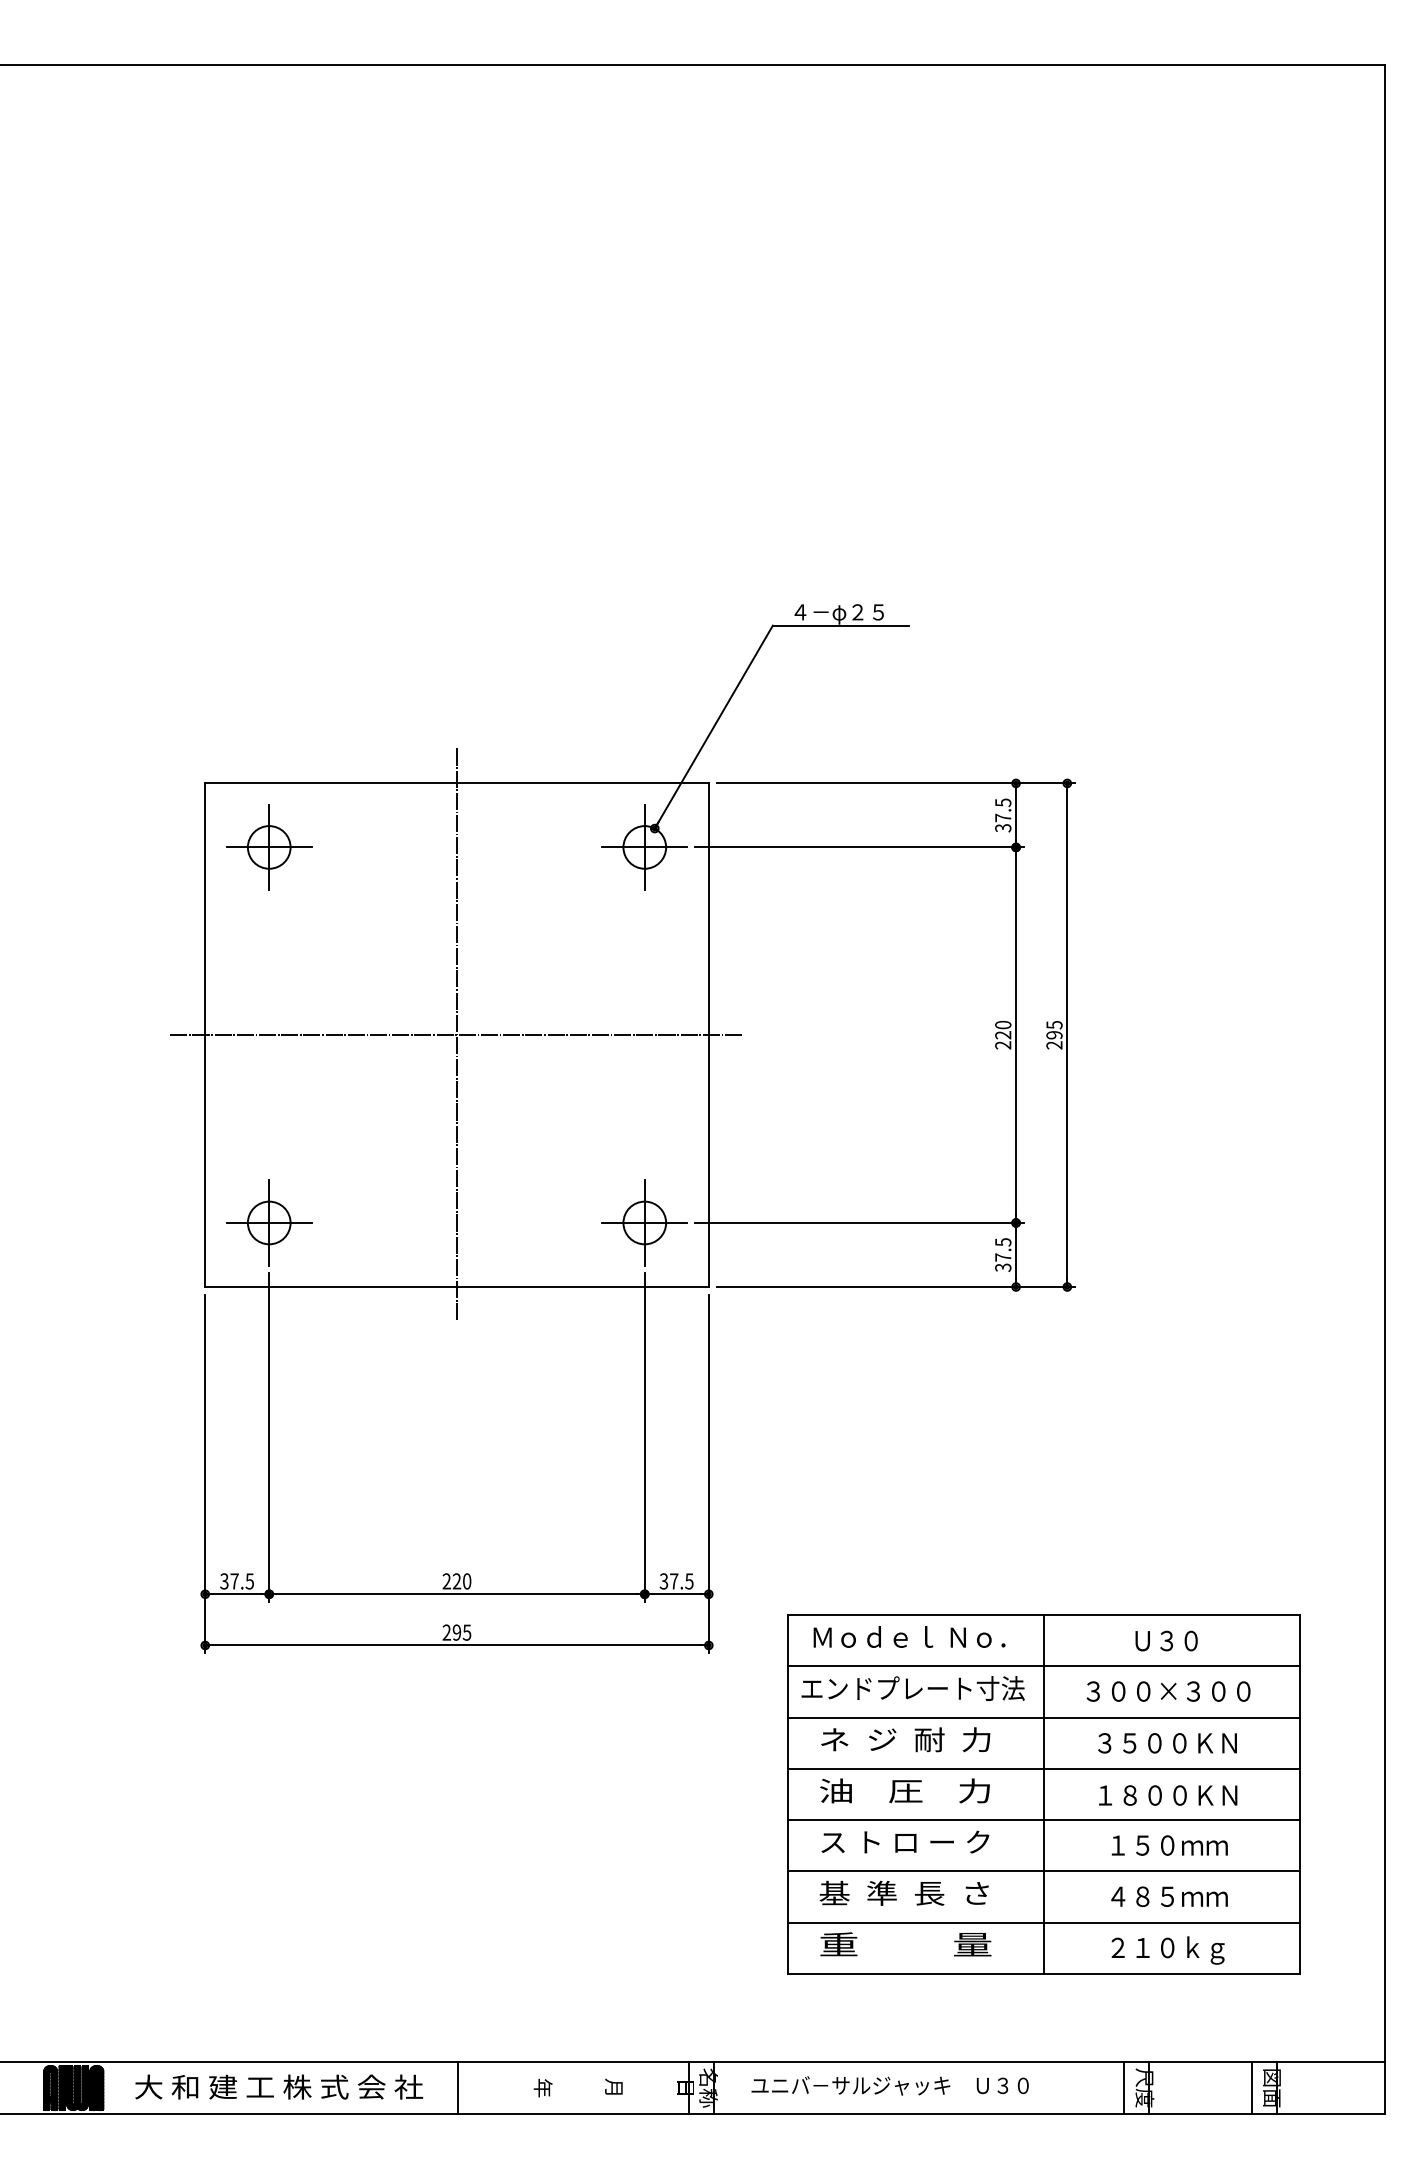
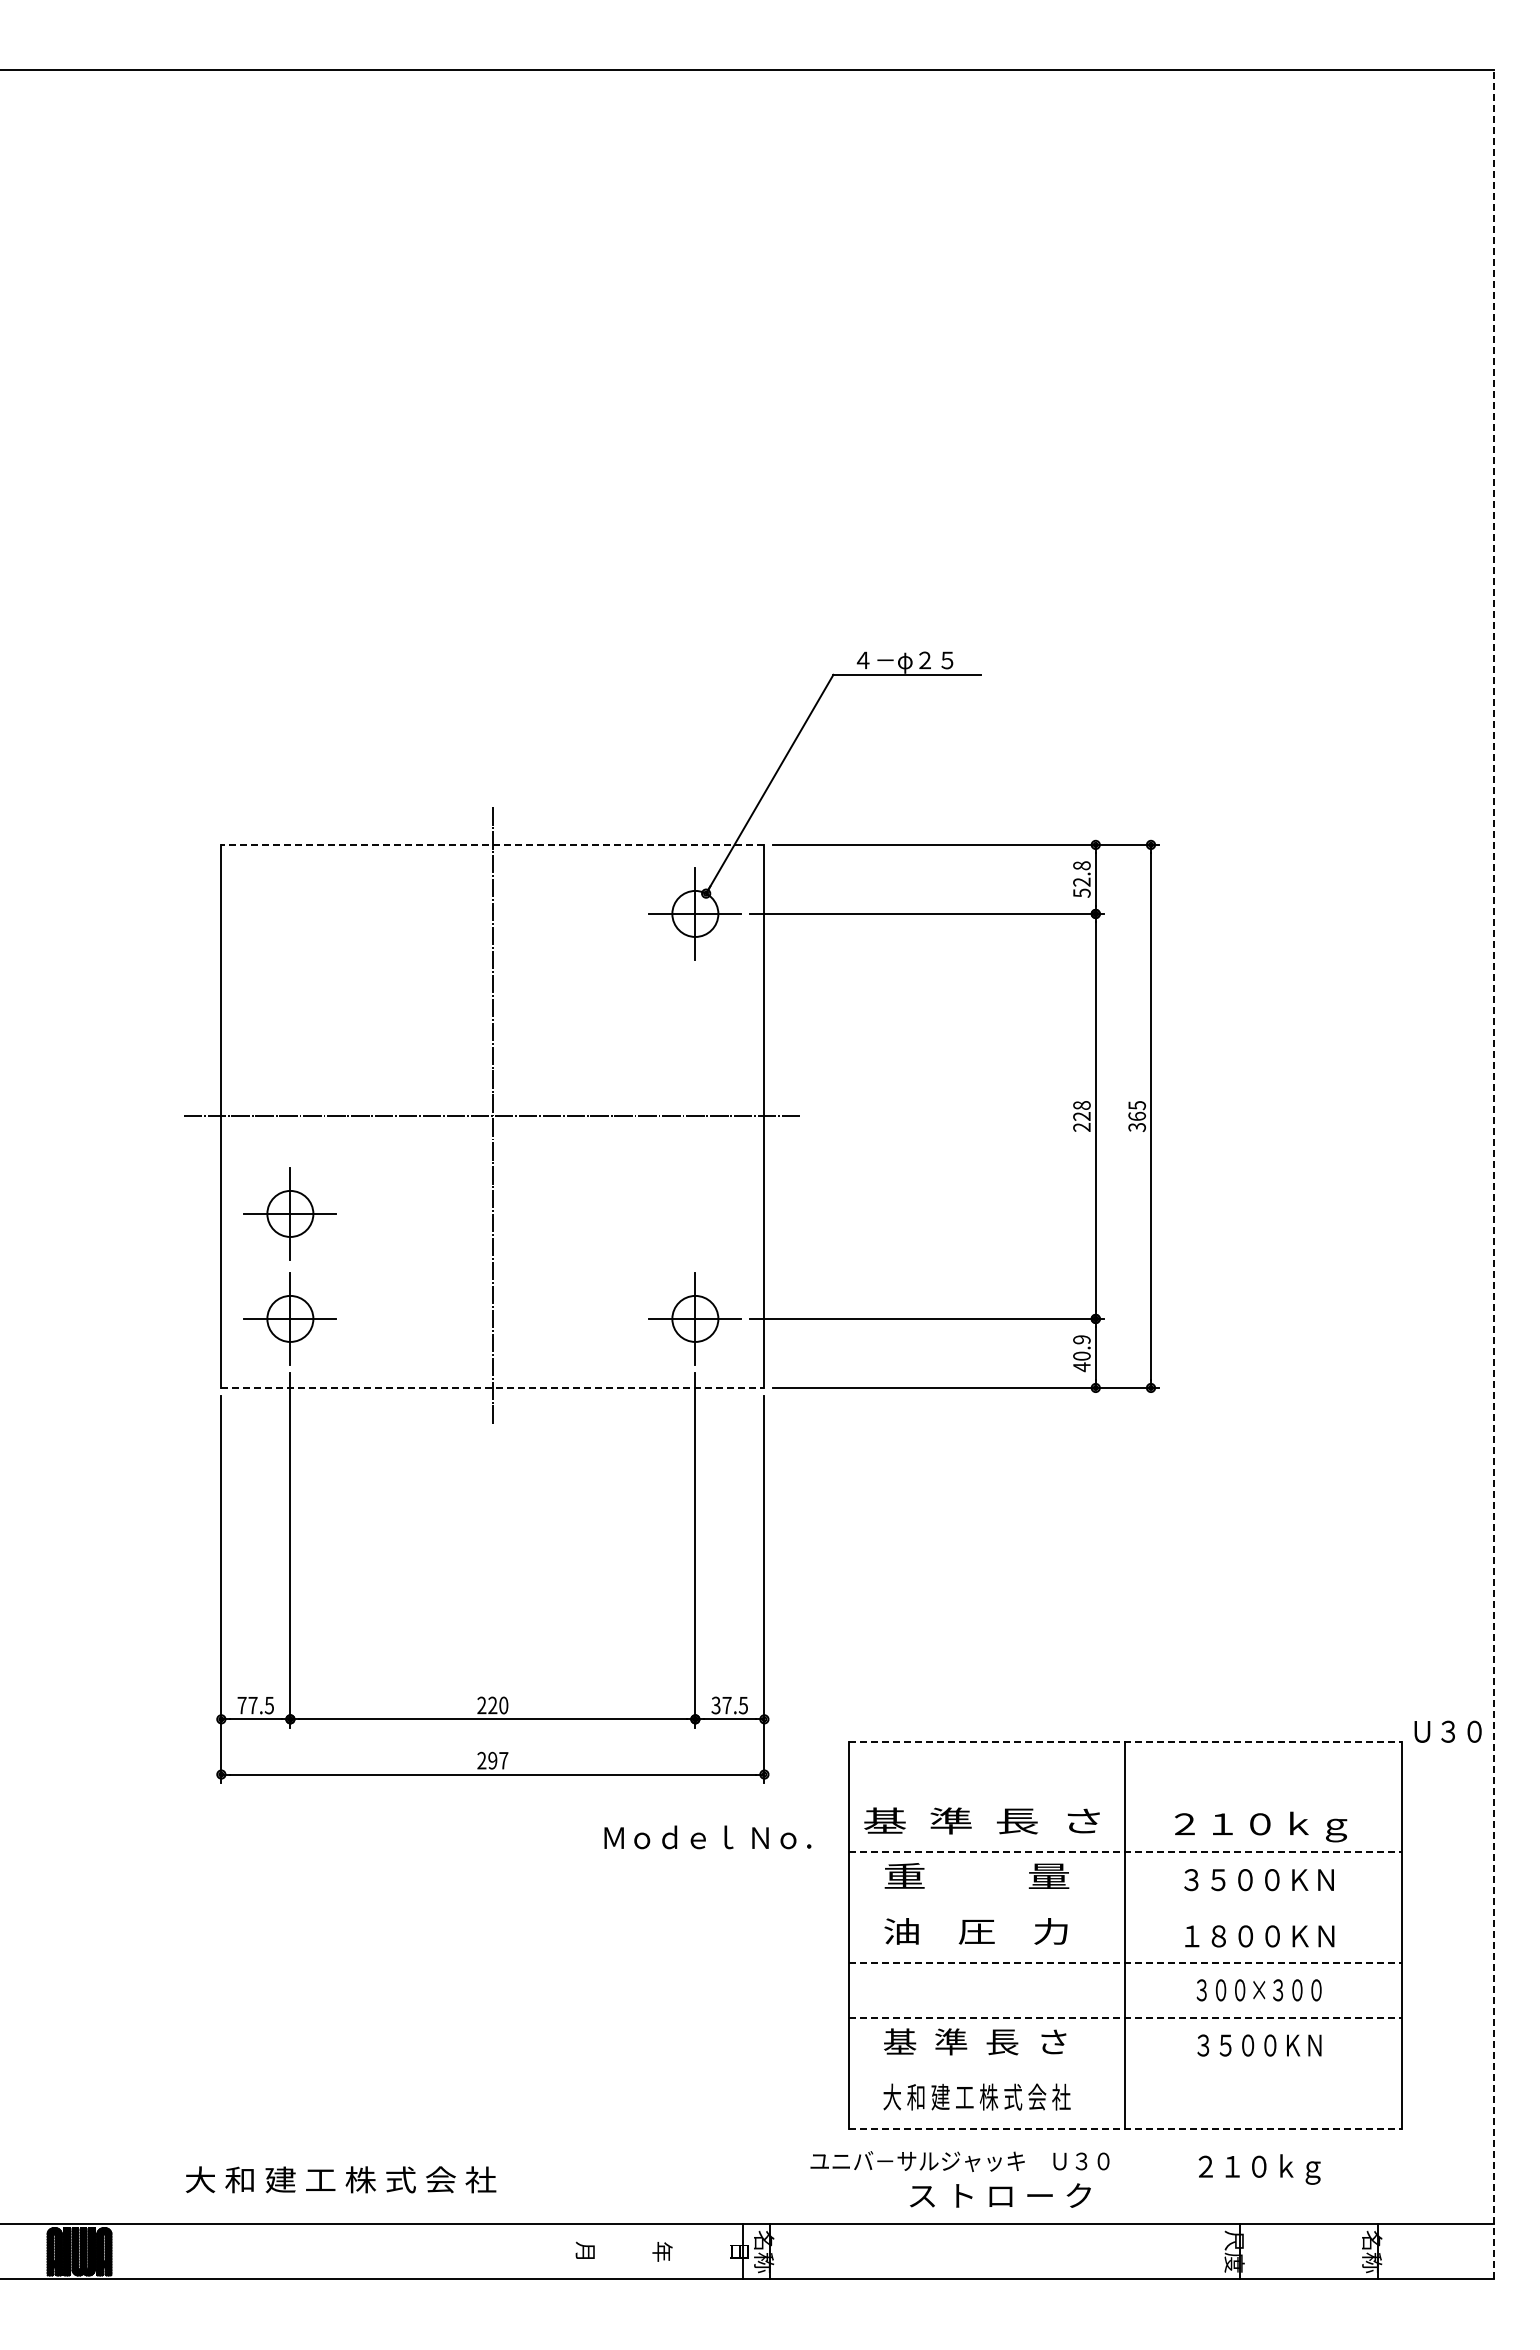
line: (456, 783) -> (492, 844), solid -> dashed
text: (1002, 815) -> (1081, 879), 37.5 -> 52.8
part: (268, 847) -> (289, 1213), moved
text: (1002, 1025) -> (1081, 1105), 220 -> 228
text: (1054, 1039) -> (1137, 1121), 295 -> 365
line: (1384, 1089) -> (1493, 1174), solid -> dashed
text: (1002, 1255) -> (1081, 1353), 37.5 -> 40.9
line: (456, 1286) -> (492, 1387), solid -> dashed
text: (223, 1581) -> (241, 1705), 37.5 -> 77.5
line: (1043, 1614) -> (1125, 1741), solid -> dashed
text: (466, 1632) -> (503, 1760), 295 -> 297
text: (909, 1637) -> (707, 1837), moved
text: (1166, 1640) -> (1447, 1731), moved
line: (1043, 1666) -> (1125, 1797), removed
text: (912, 1688) -> (984, 1820), エンドプレート寸法 -> 基  準  長  さ
text: (1168, 1693) -> (1260, 1826), ３００×３００ -> ２１０ｋｇ
line: (1043, 1717) -> (1125, 1852), solid -> dashed
text: (905, 1739) -> (976, 1875), ネ  ジ  耐  力 -> 重          量
line: (1043, 1768) -> (1125, 1907), removed
line: (1043, 1819) -> (1125, 1962), solid -> dashed
text: (905, 1842) -> (1000, 2195), moved
text: (1168, 1845) -> (1260, 1990), １５０ｍｍ -> ３００×３００
line: (1043, 1871) -> (1125, 2018), solid -> dashed
text: (1168, 1896) -> (1260, 2045), ４８５ｍｍ -> ３５００ＫＮ
line: (1043, 1922) -> (1125, 2073), removed
text: (905, 1944) -> (976, 2096), 重          量 -> 大 和 建 工 株 式 会 社
text: (1167, 1950) -> (1259, 2169), moved
line: (1043, 1973) -> (1125, 2128), solid -> dashed
text: (889, 2085) -> (959, 2161), moved
text: (279, 2086) -> (341, 2179), moved
line: (458, 2087) -> (494, 2251), removed
text: (542, 2087) -> (585, 2251), 年 -> 月
text: (614, 2087) -> (662, 2251), 月 -> 年
line: (1123, 2087) -> (1211, 2251), removed
line: (1252, 2087) -> (1350, 2251), removed
text: (1272, 2087) -> (1372, 2251), 図面 -> 名称

